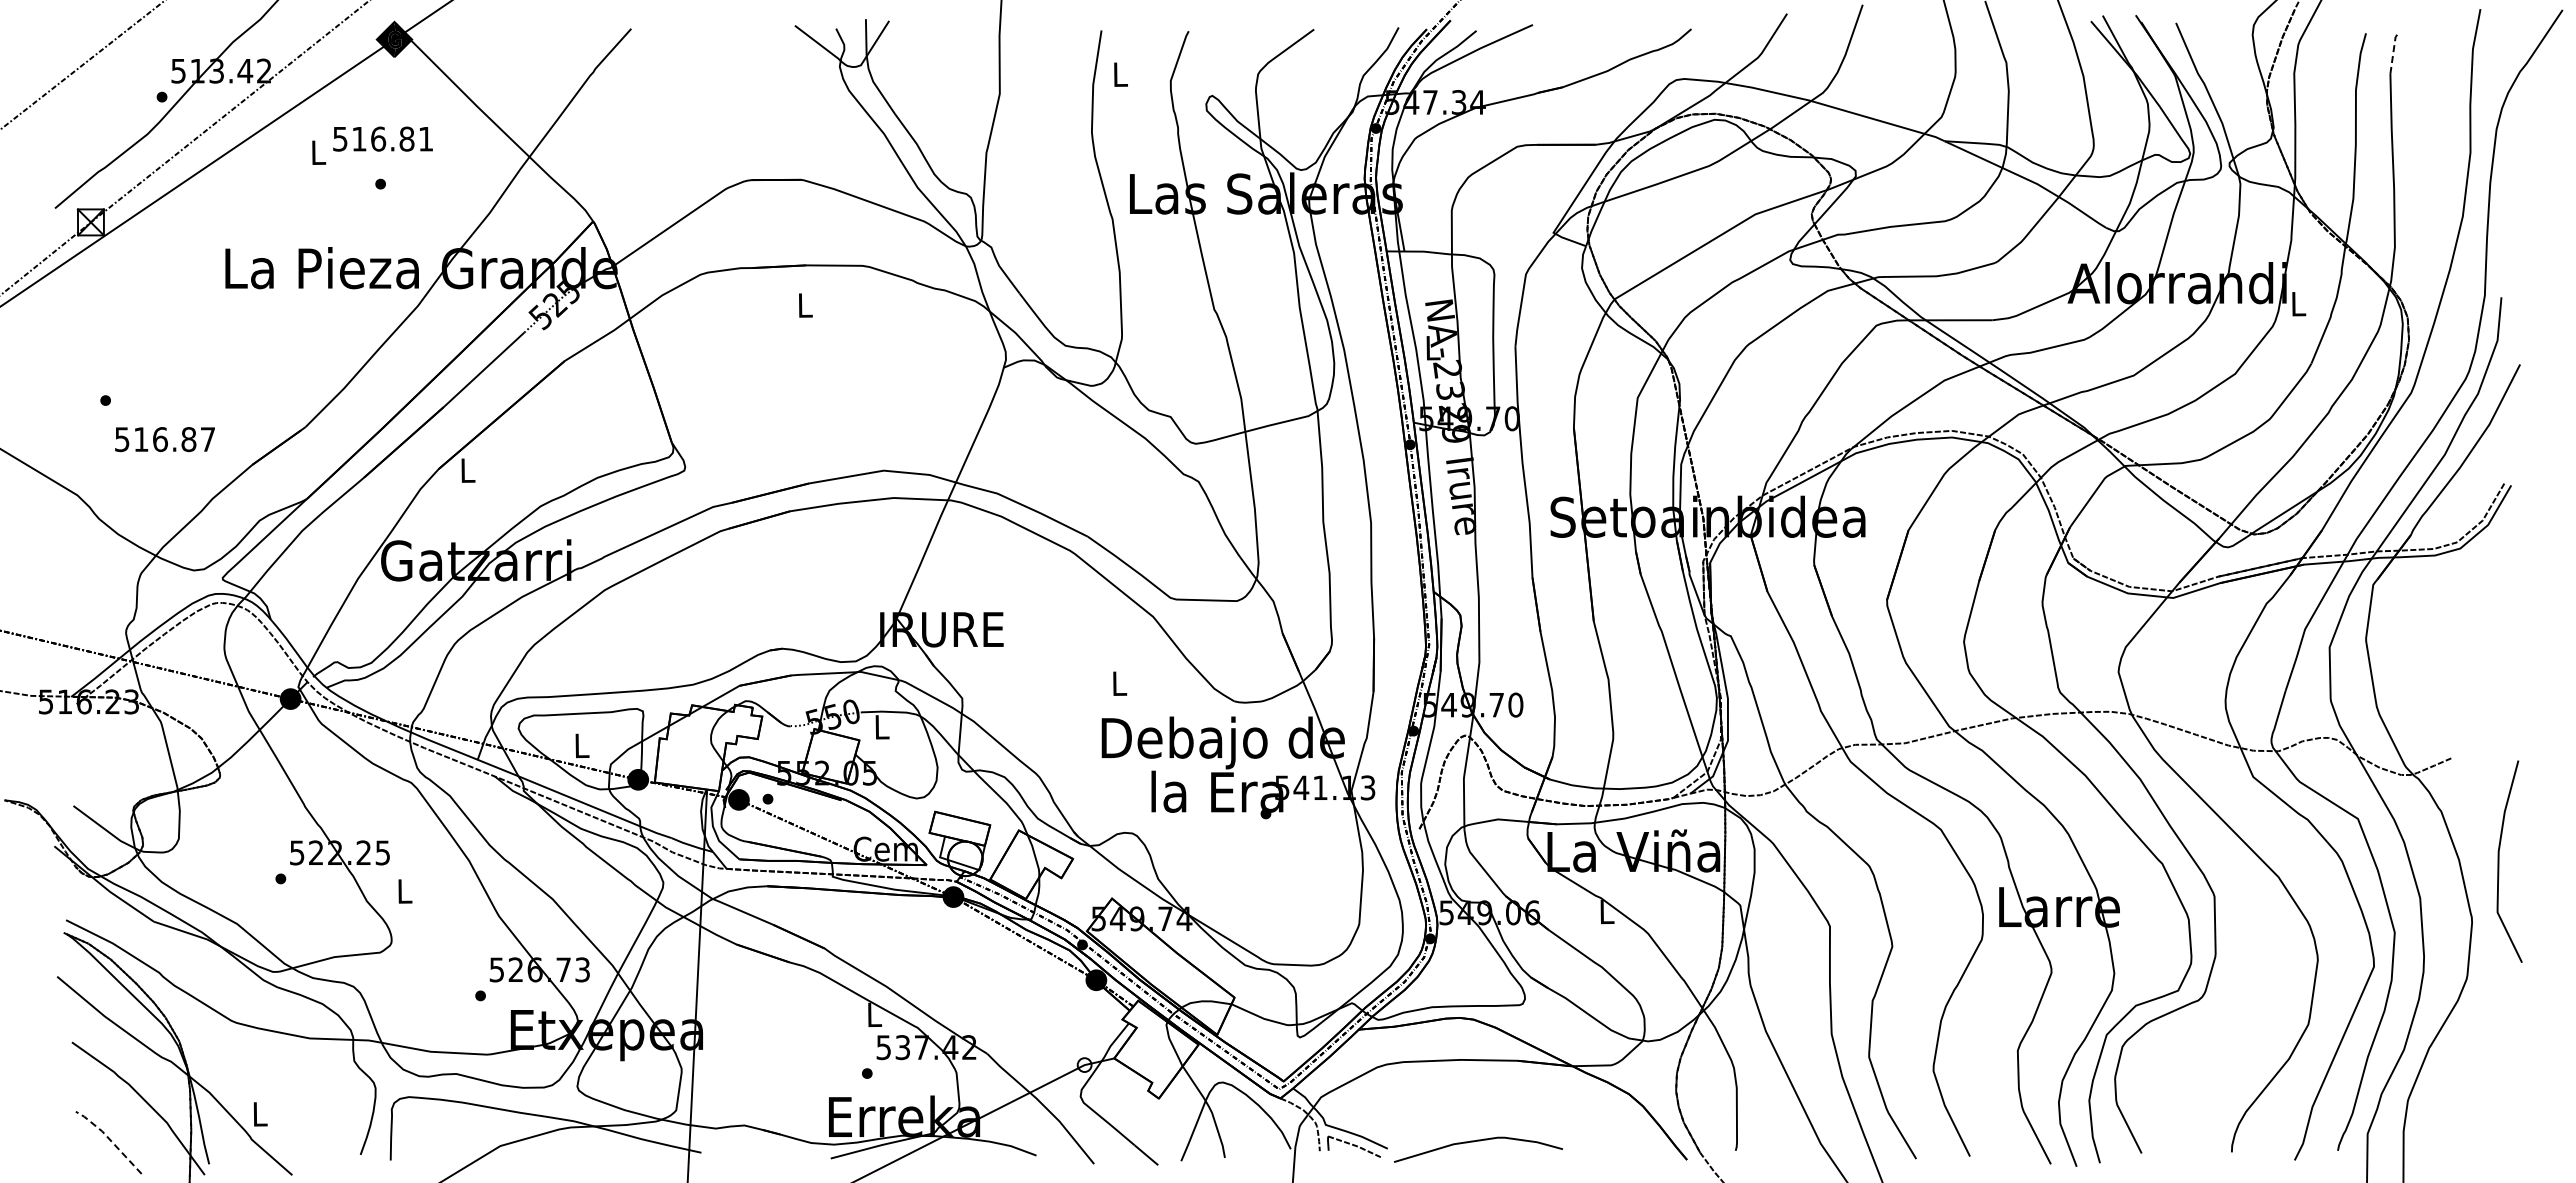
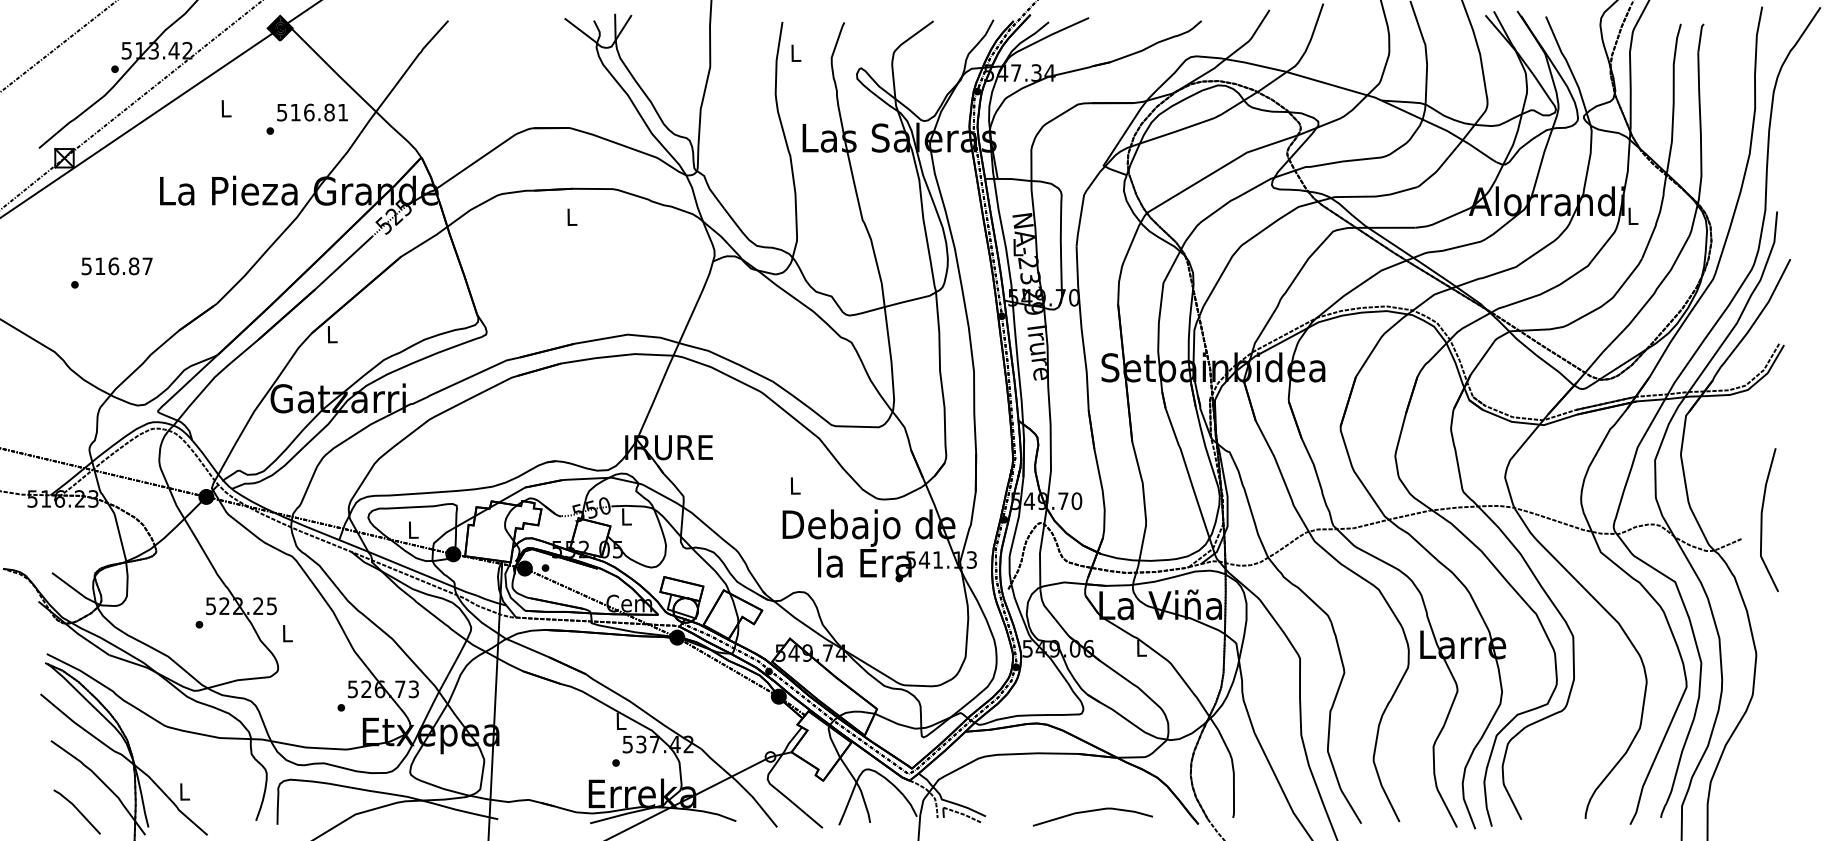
line: (2393, 52) -> (1700, 37), dashed -> solid
text: (382, 138) -> (312, 112), moved
text: (164, 439) -> (116, 266), moved
curve: (2499, 861) -> (1762, 519), moved
line: (110, 1140) -> (78, 810), dashed -> solid
curve: (1478, 1141) -> (1092, 811), moved

